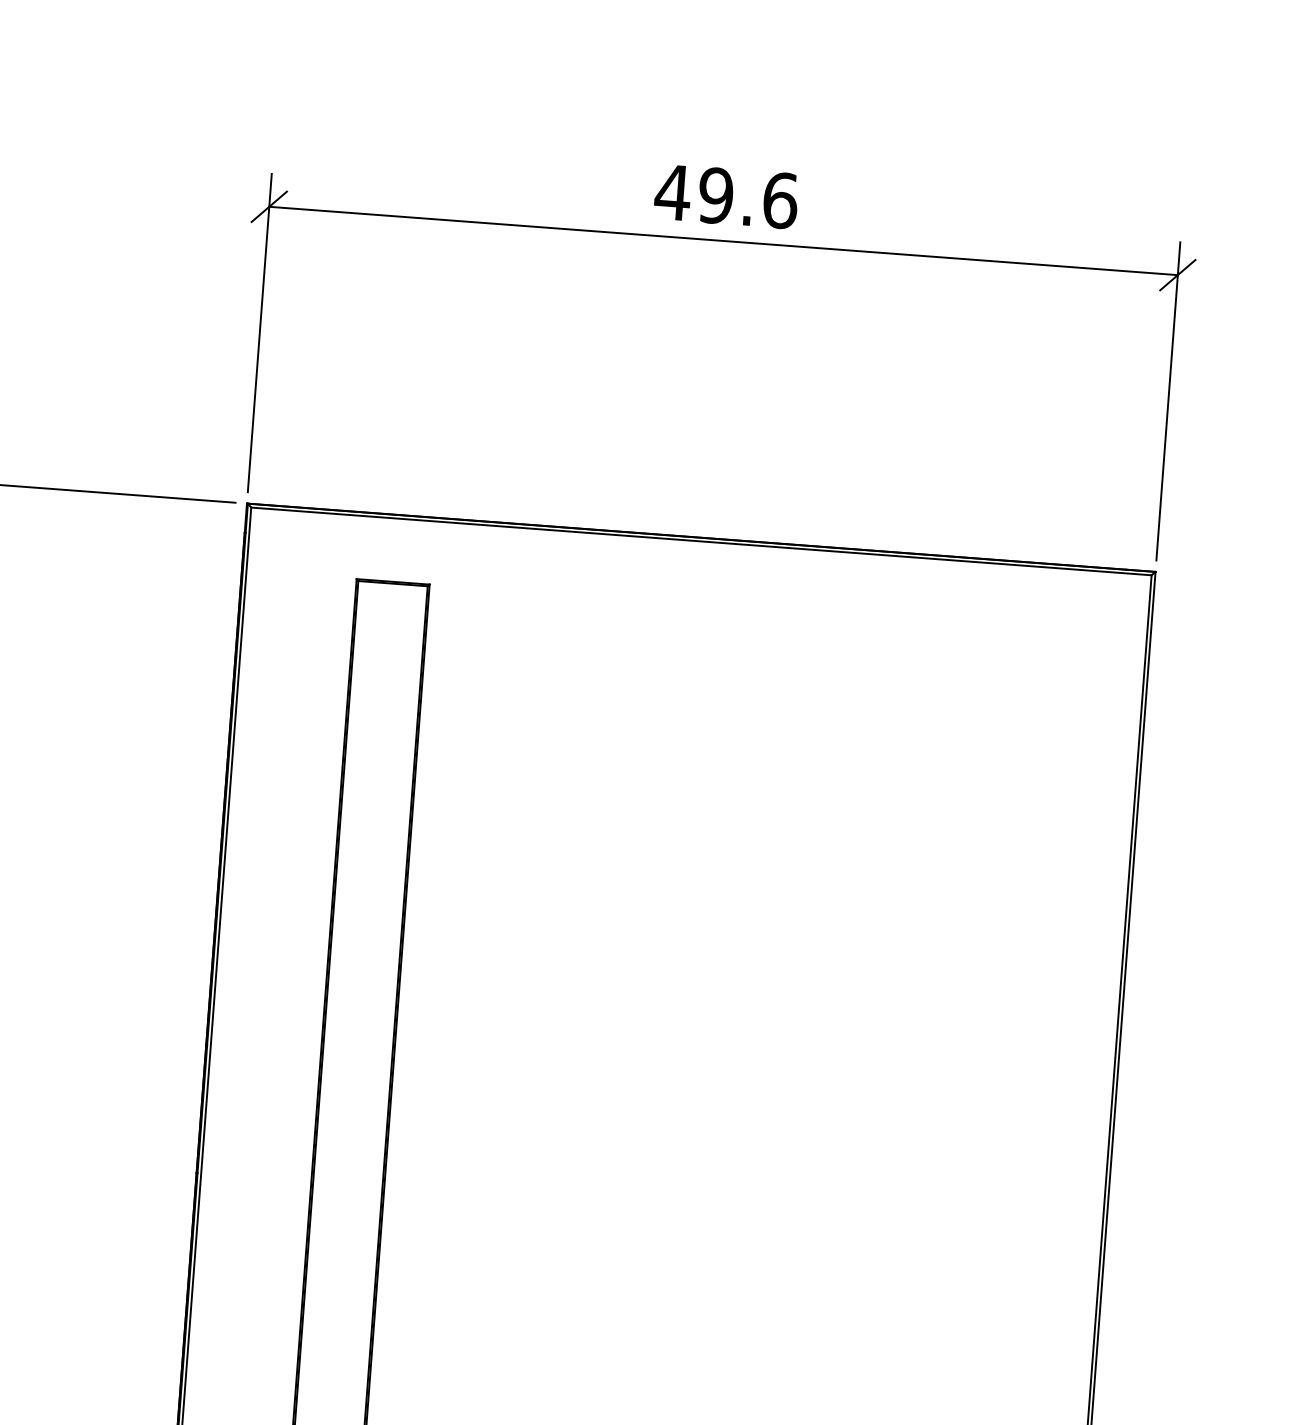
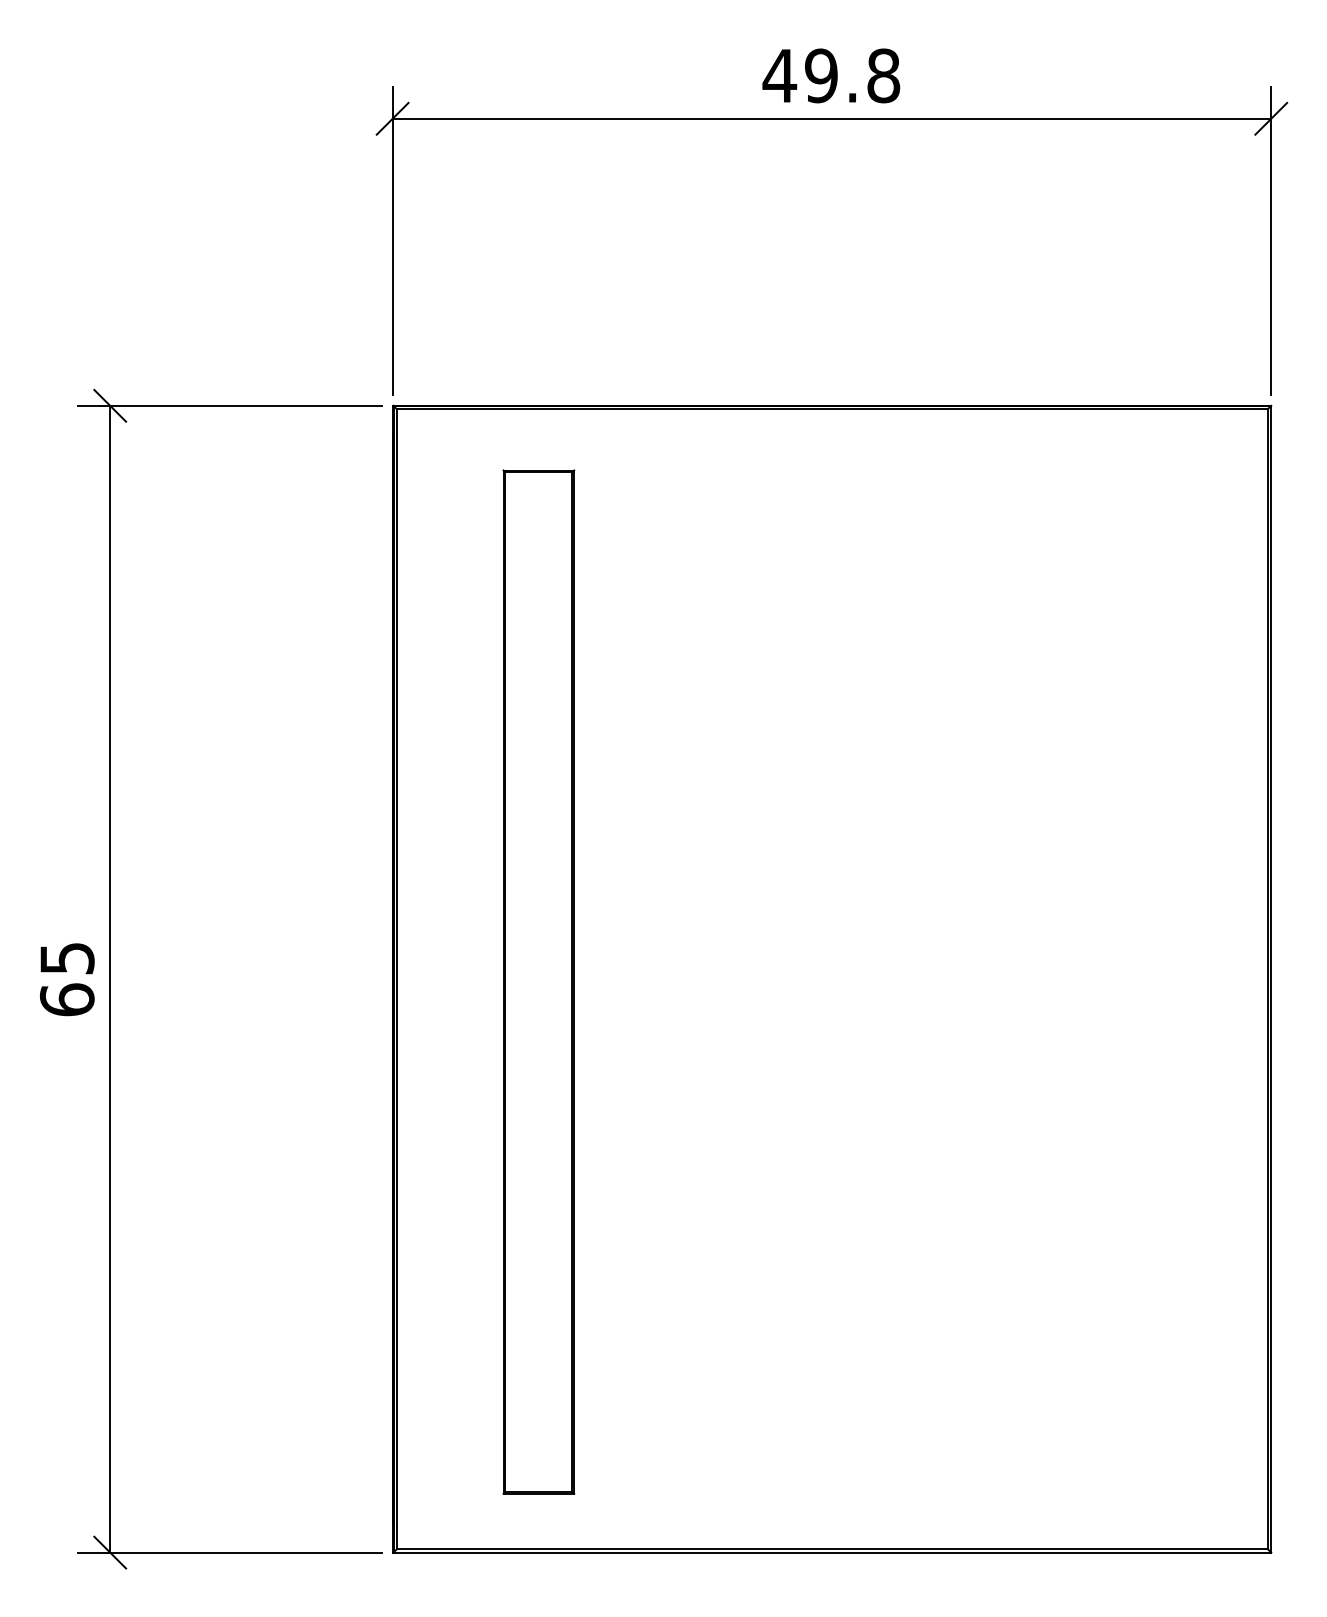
text: (780, 200) -> (883, 75), 49.6 -> 49.8

